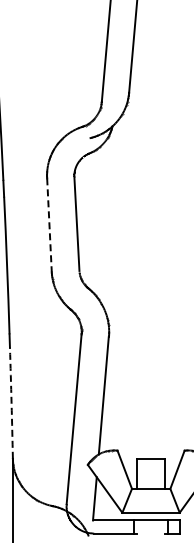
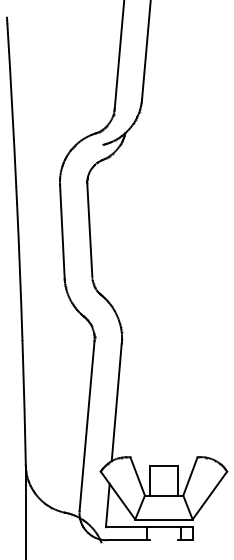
line: (49, 225) -> (62, 232), dashed -> solid
arc: (11, 402) -> (24, 409), dashed -> solid

